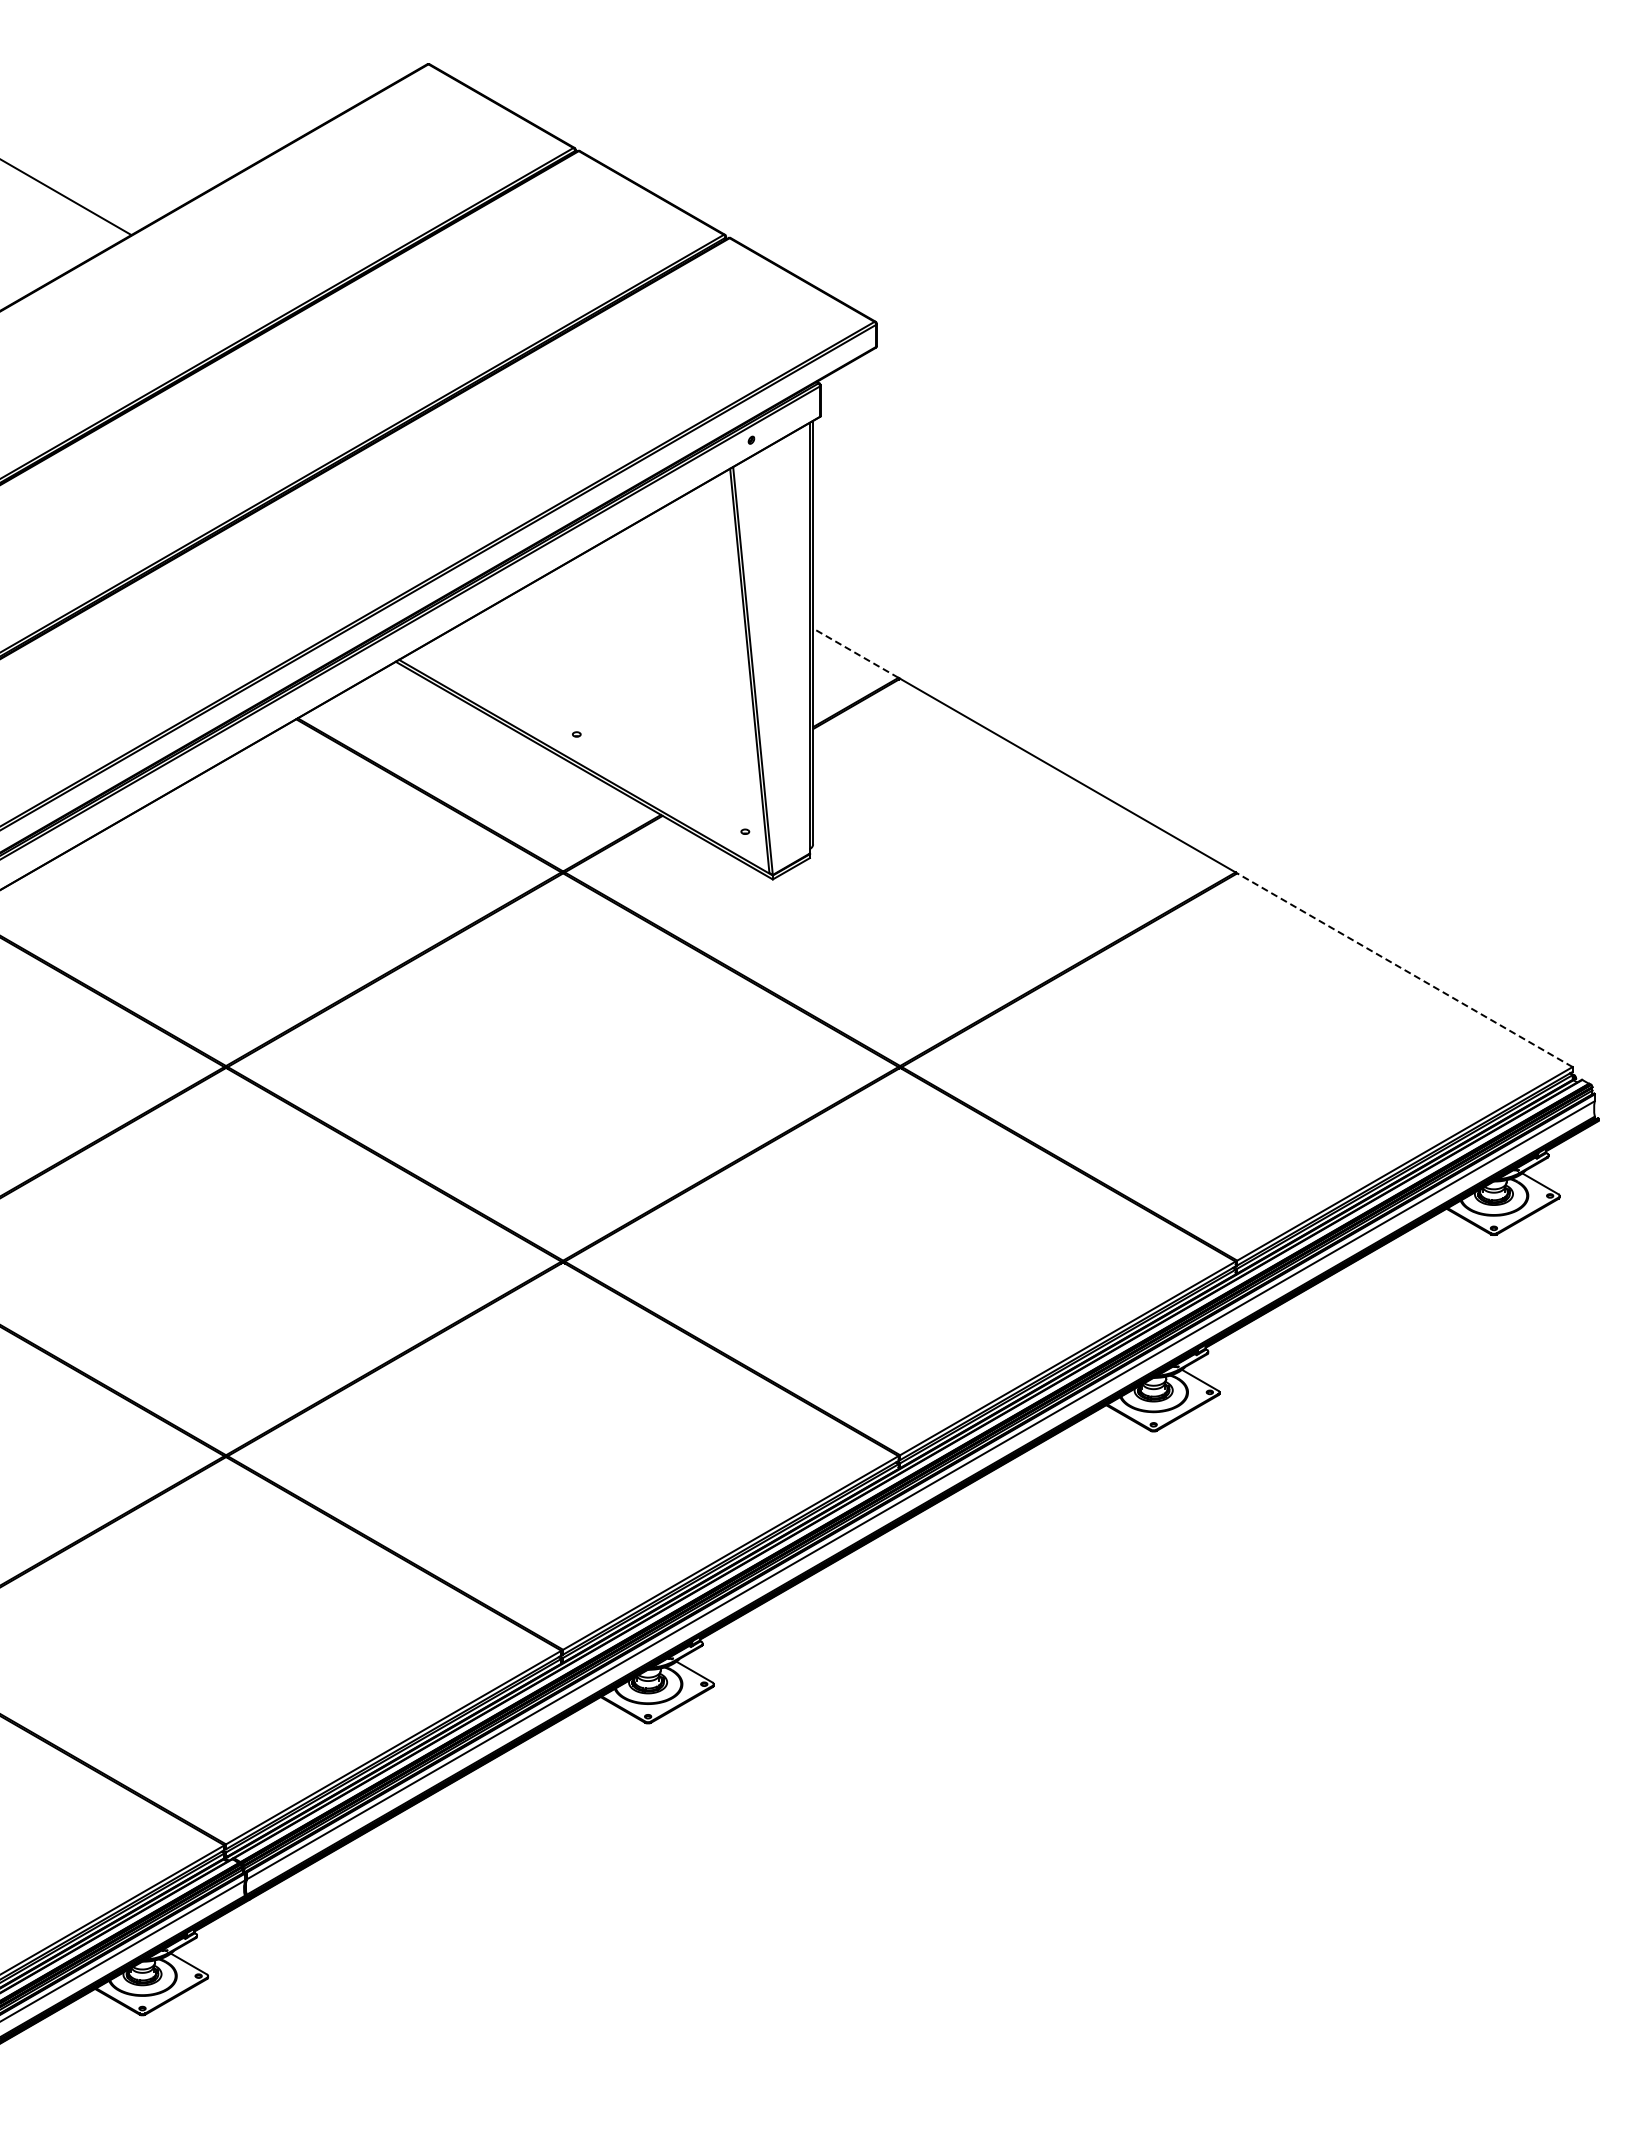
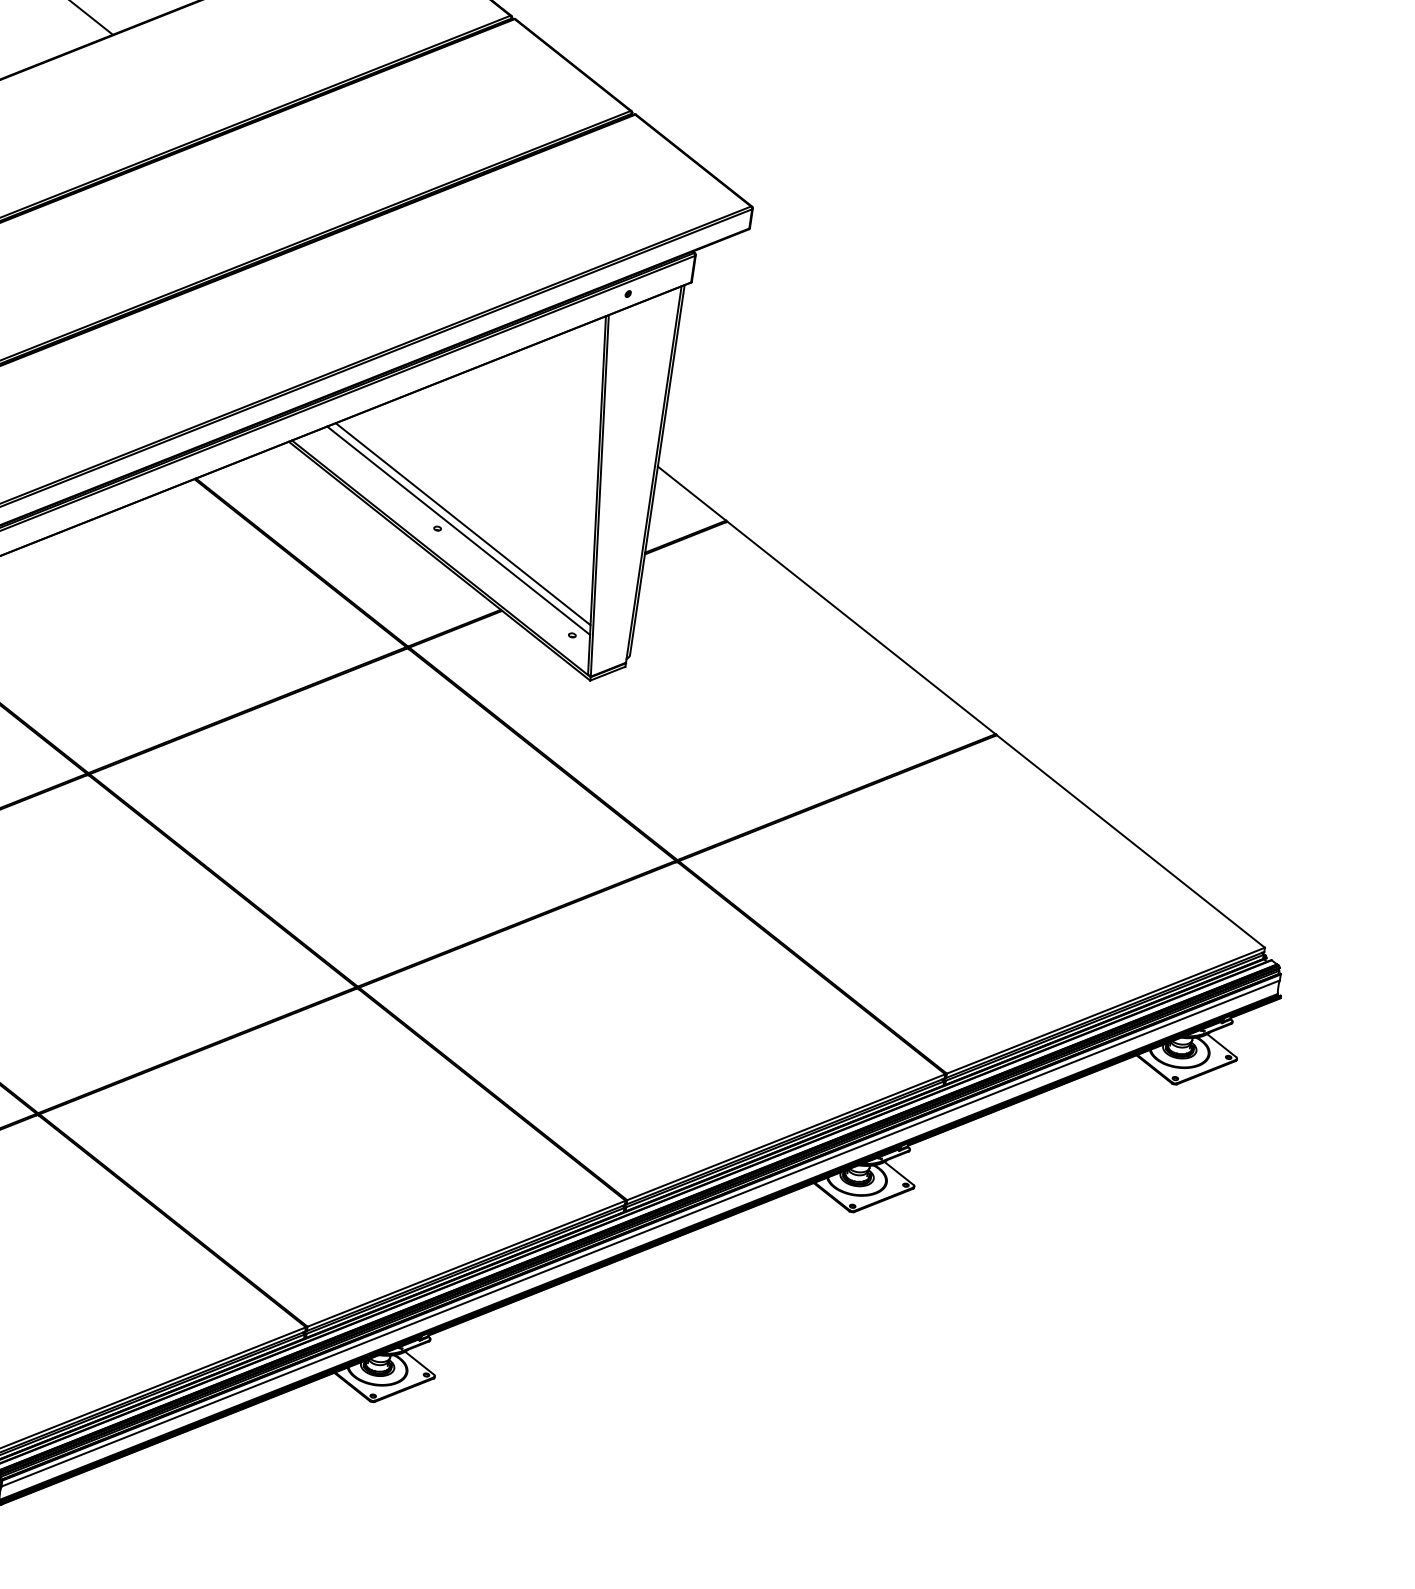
line: (855, 652) -> (691, 492), dashed -> solid
line: (604, 725) -> (463, 524), added
line: (600, 733) -> (458, 530), added
line: (1404, 970) -> (1130, 841), dashed -> solid

